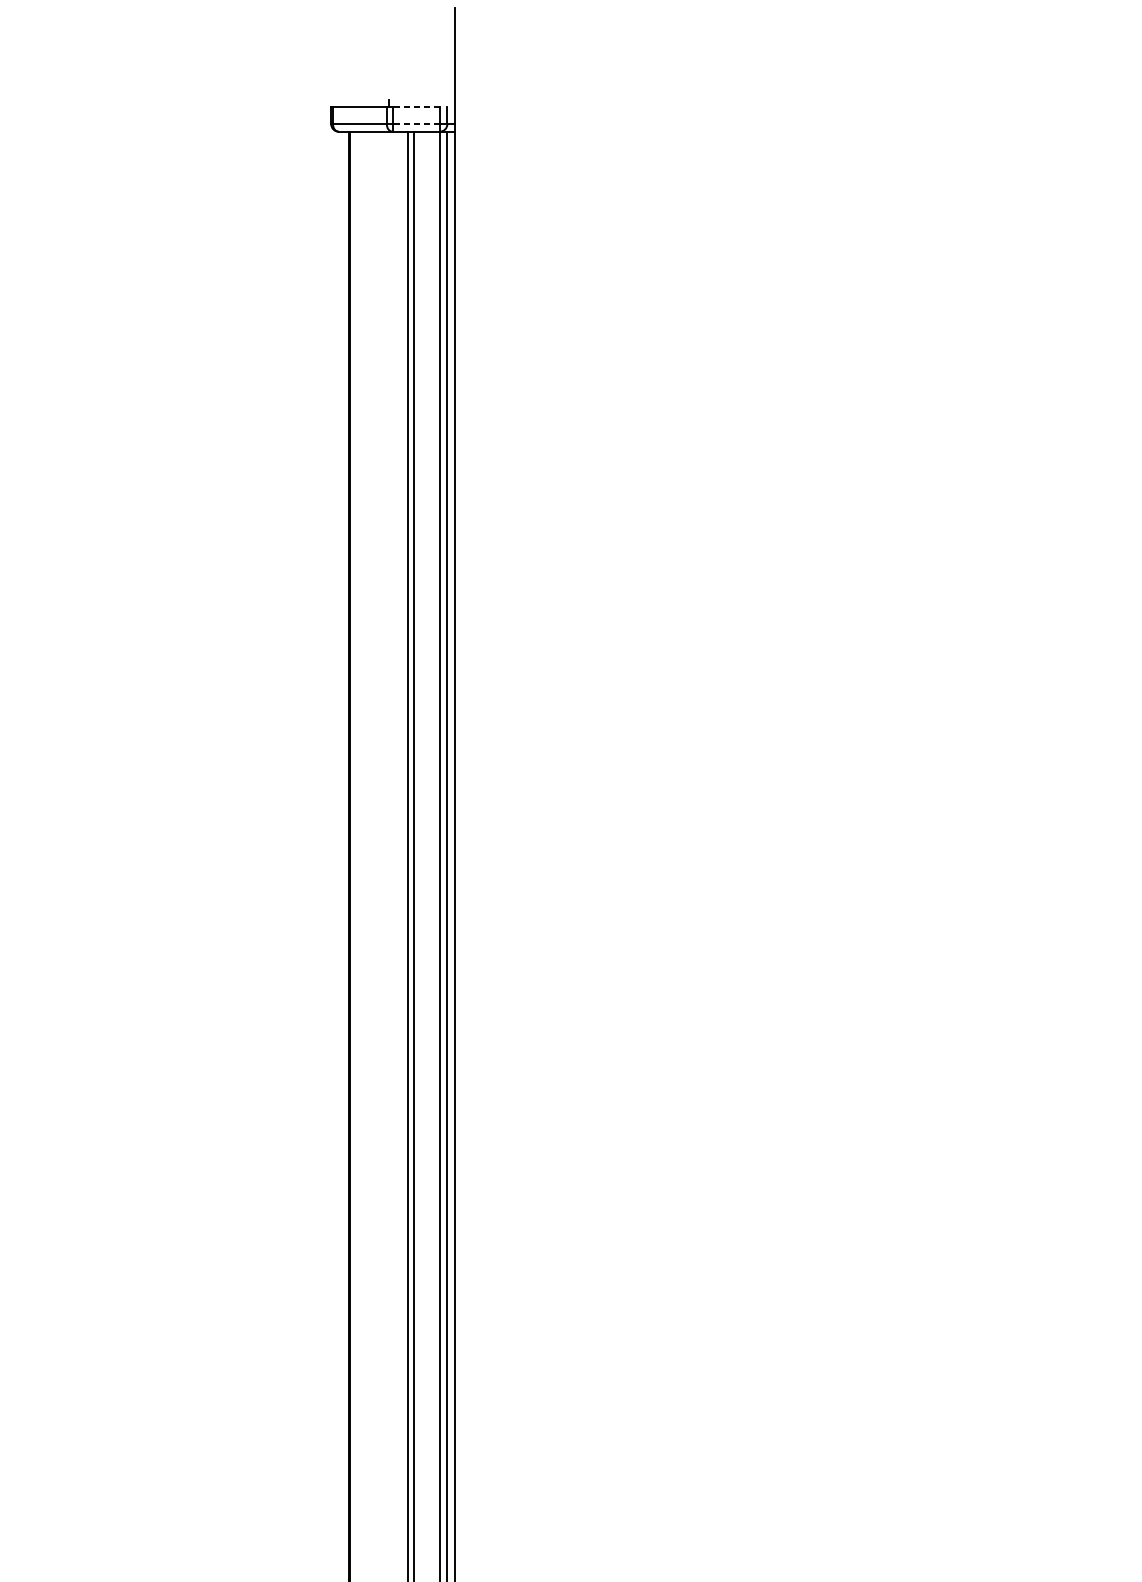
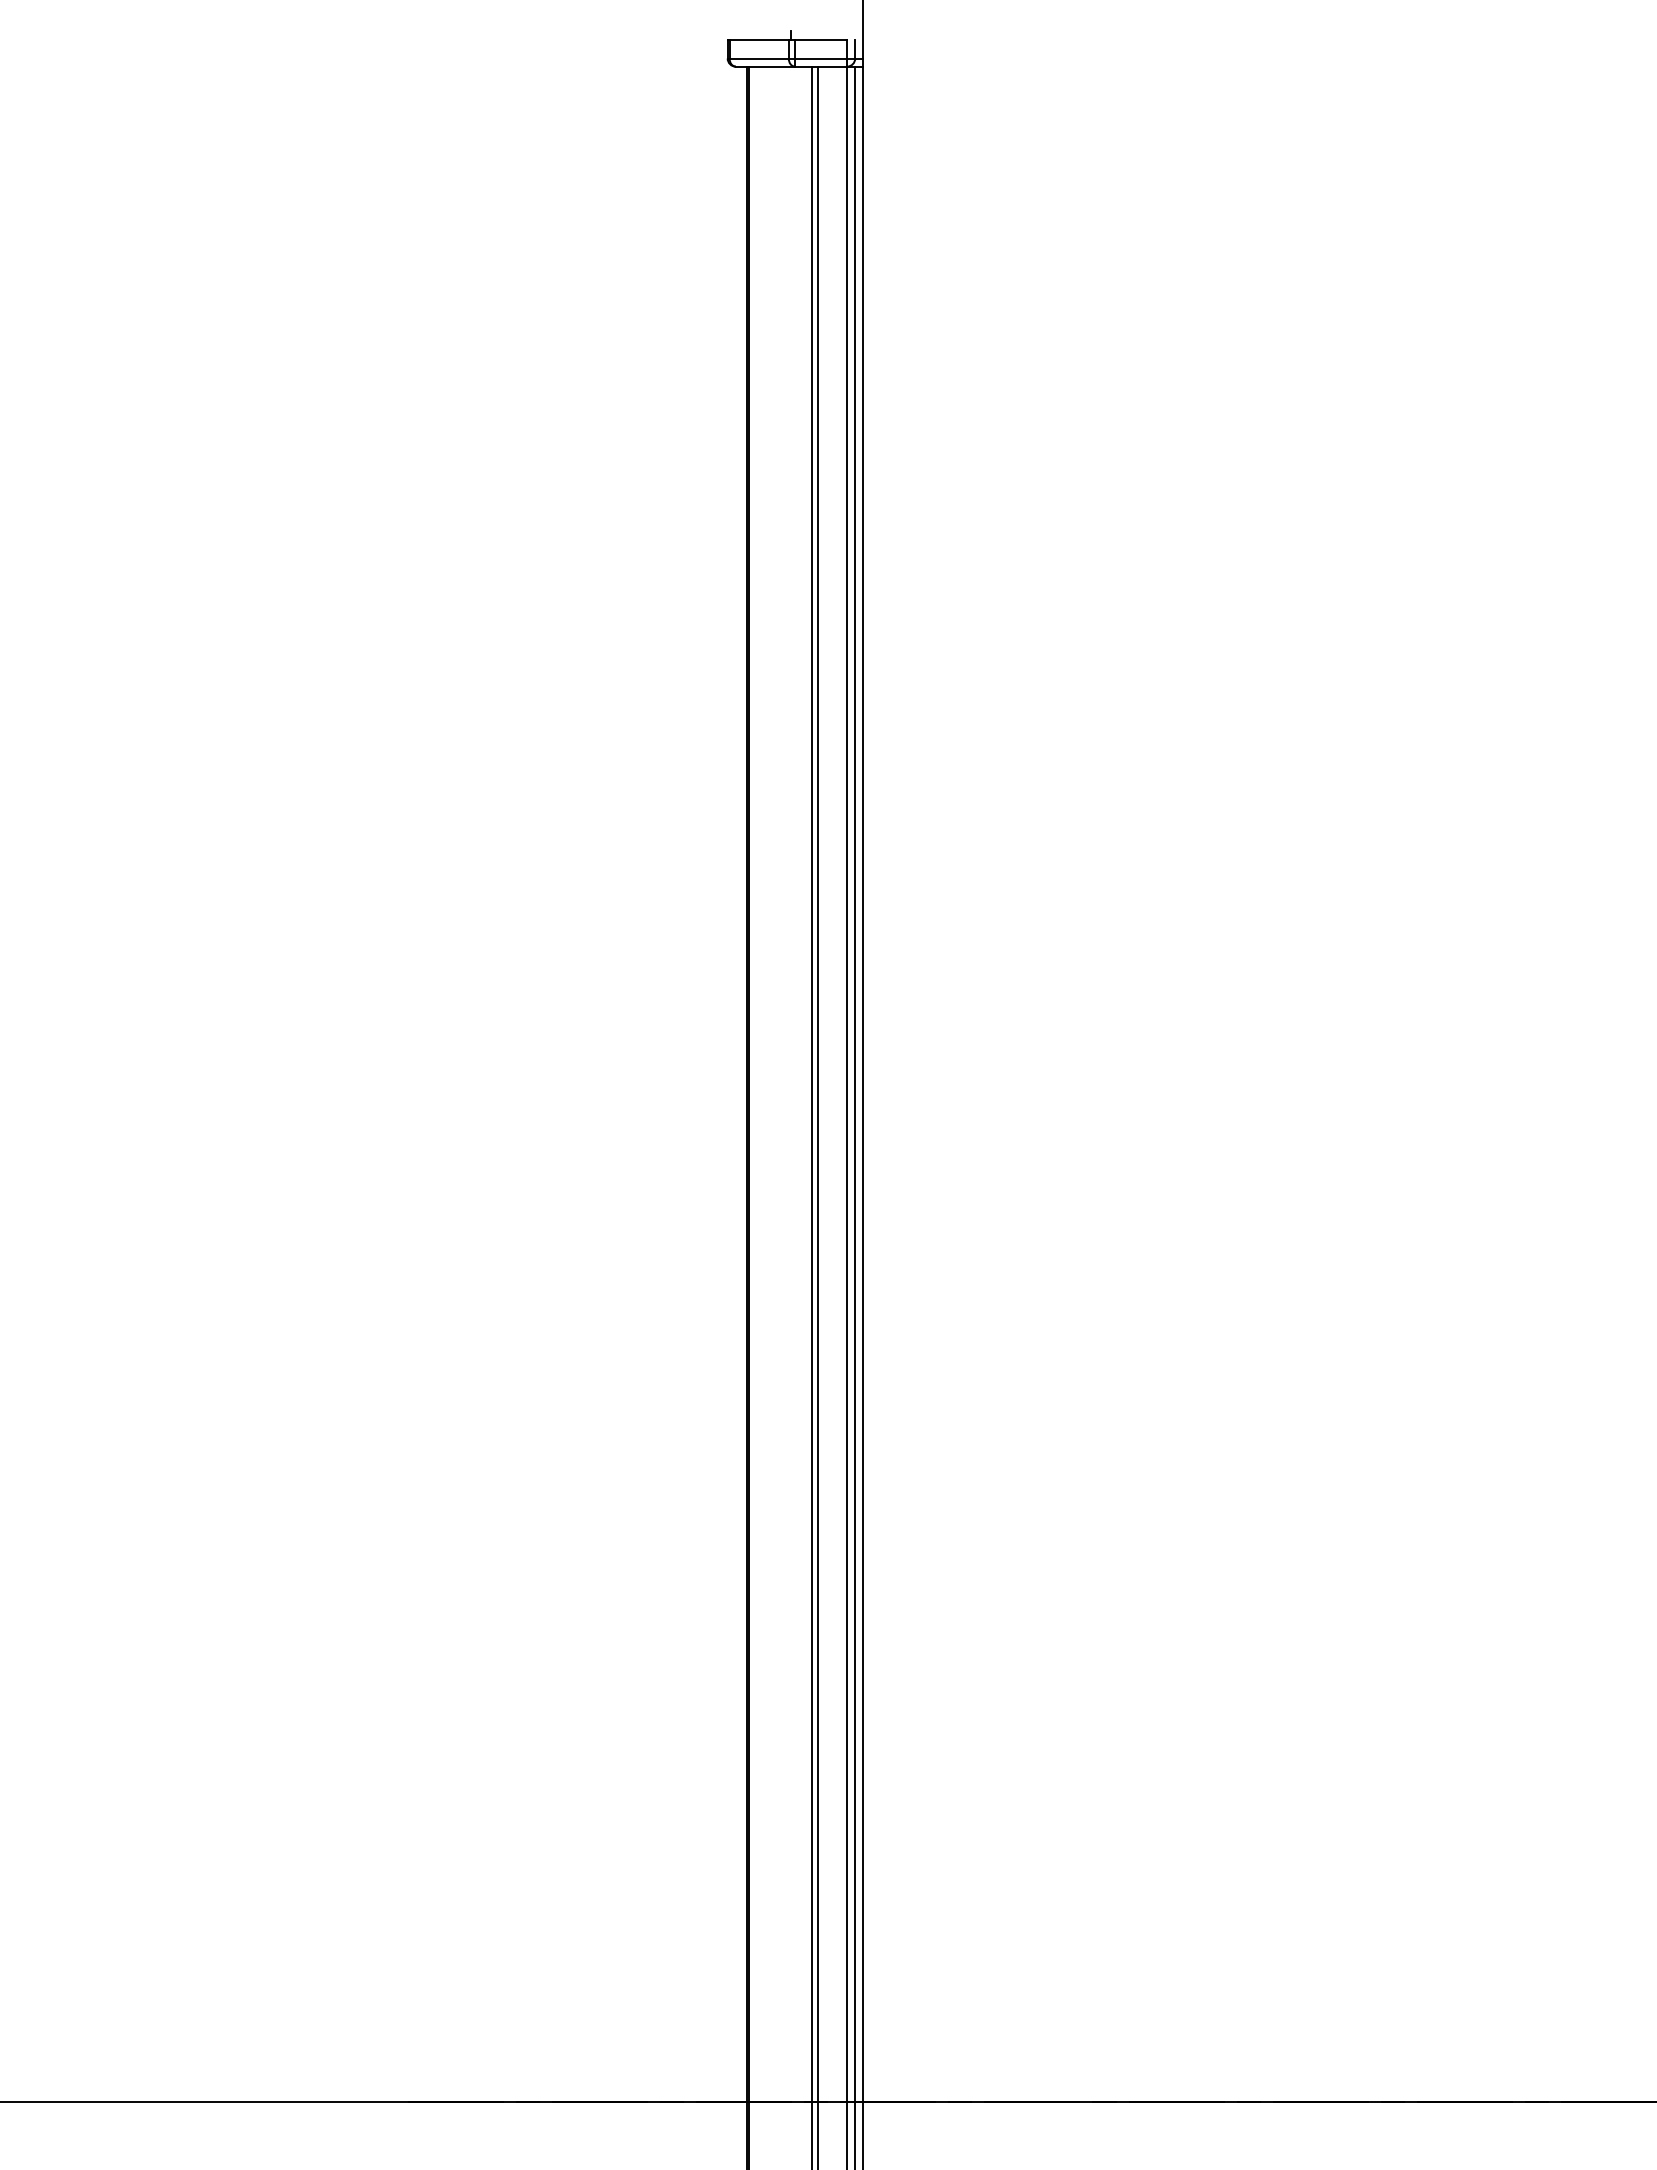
line: (415, 107) -> (820, 39), dashed -> solid
line: (415, 124) -> (820, 58), dashed -> solid

